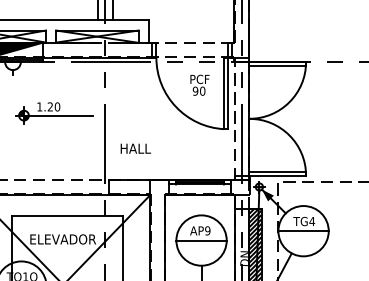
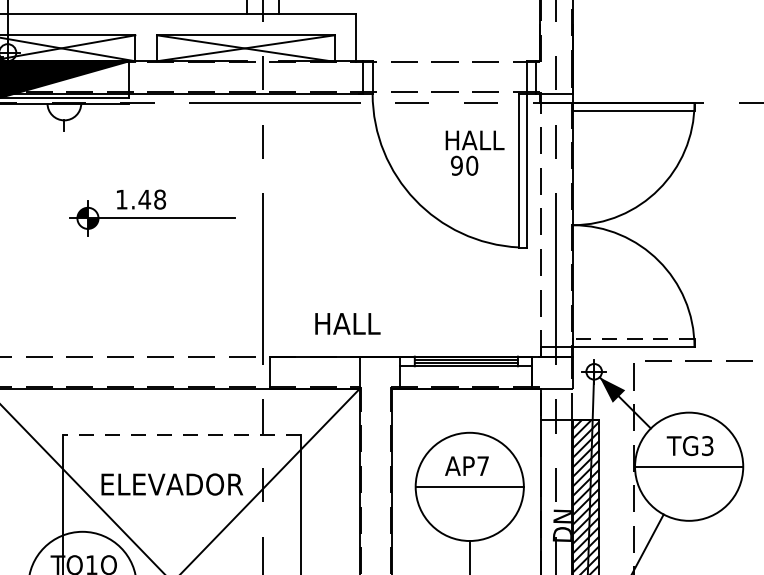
text: (204, 79) -> (476, 140), PCF -> HALL
text: (53, 106) -> (151, 198), 1.20 -> 1.48
text: (135, 148) -> (347, 323), moved
line: (277, 171) -> (633, 338), solid -> dashed
line: (67, 216) -> (181, 435), solid -> dashed
text: (312, 221) -> (708, 445), TG4 -> TG3
text: (207, 230) -> (482, 465), AP9 -> AP7

